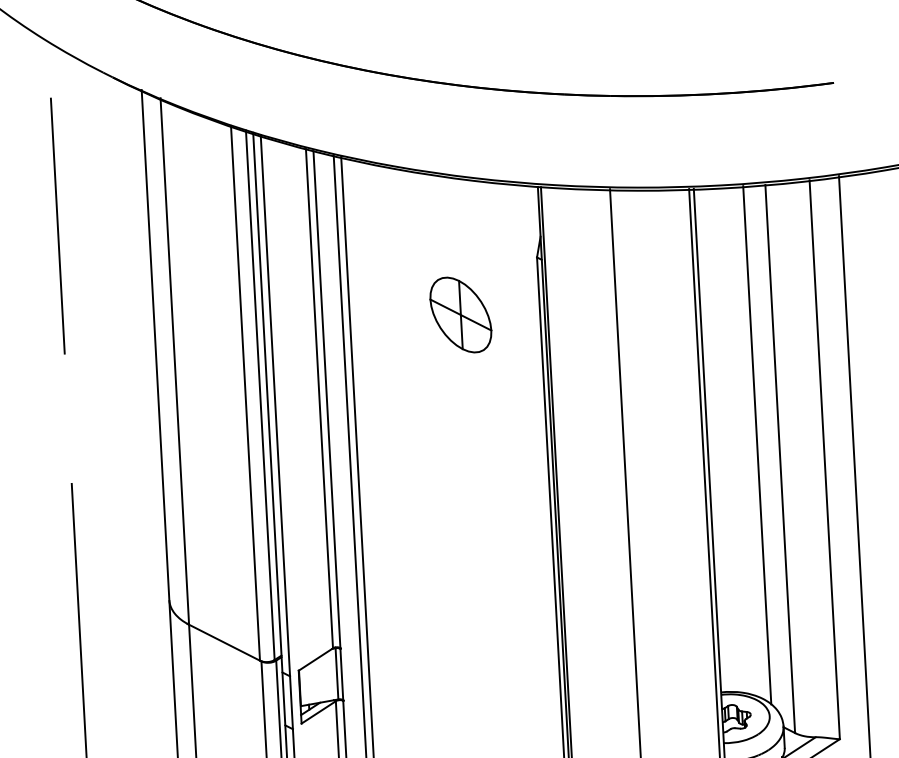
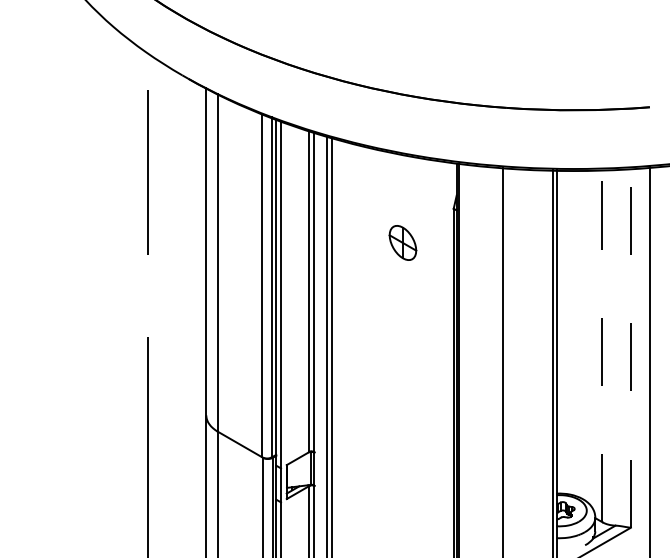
part: (460, 314) -> (402, 242), size x0.7
line: (757, 445) -> (588, 336), removed
line: (780, 457) -> (602, 345), solid -> dashed
line: (824, 458) -> (630, 347), solid -> dashed

